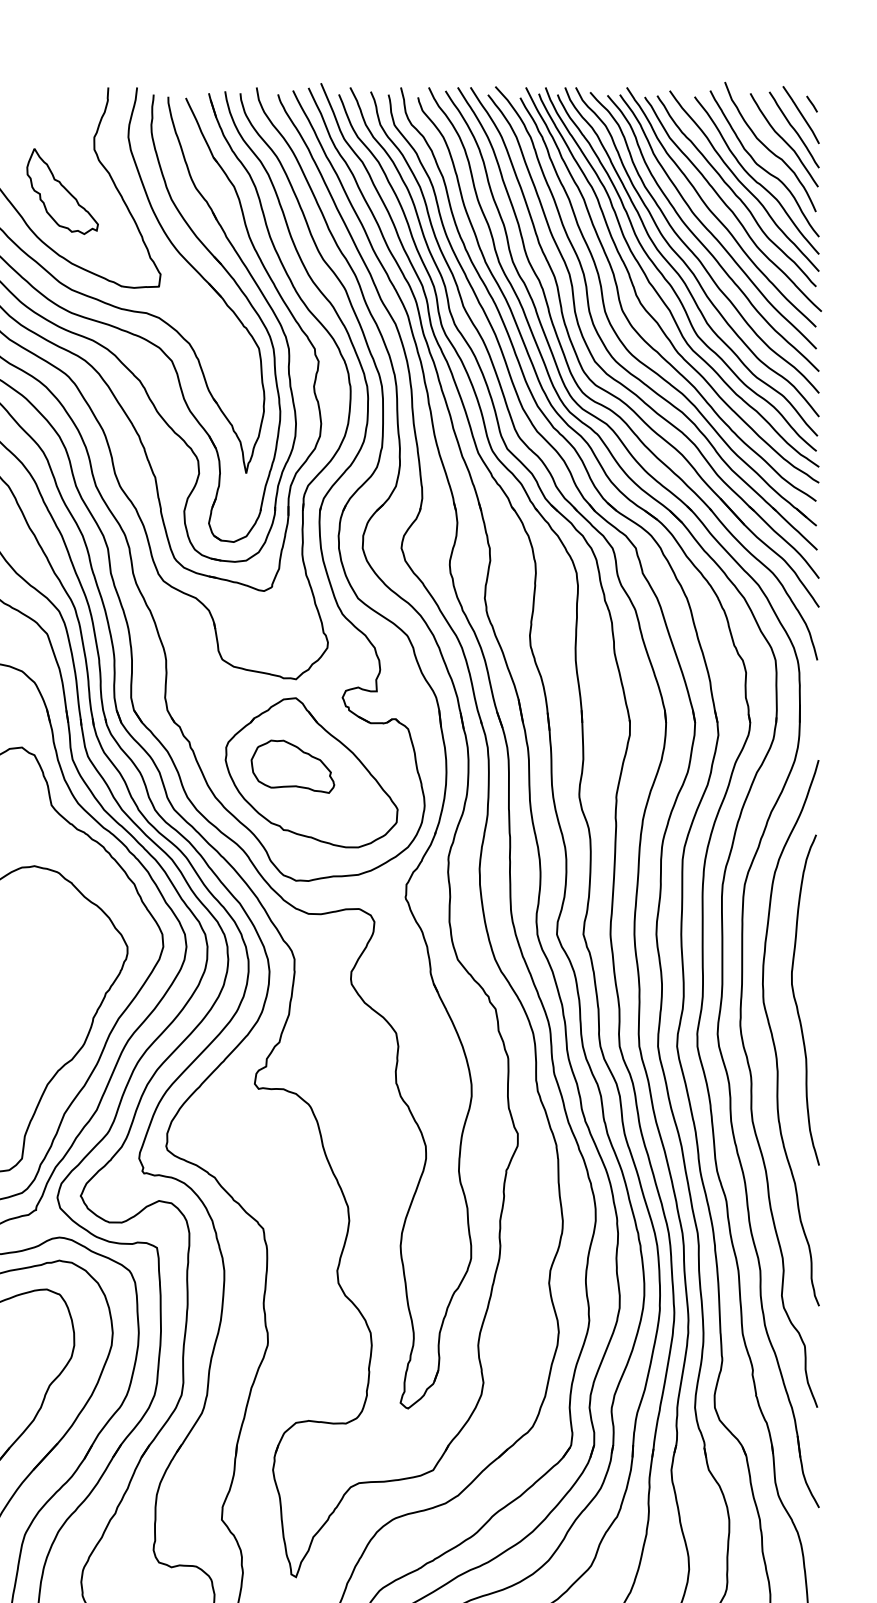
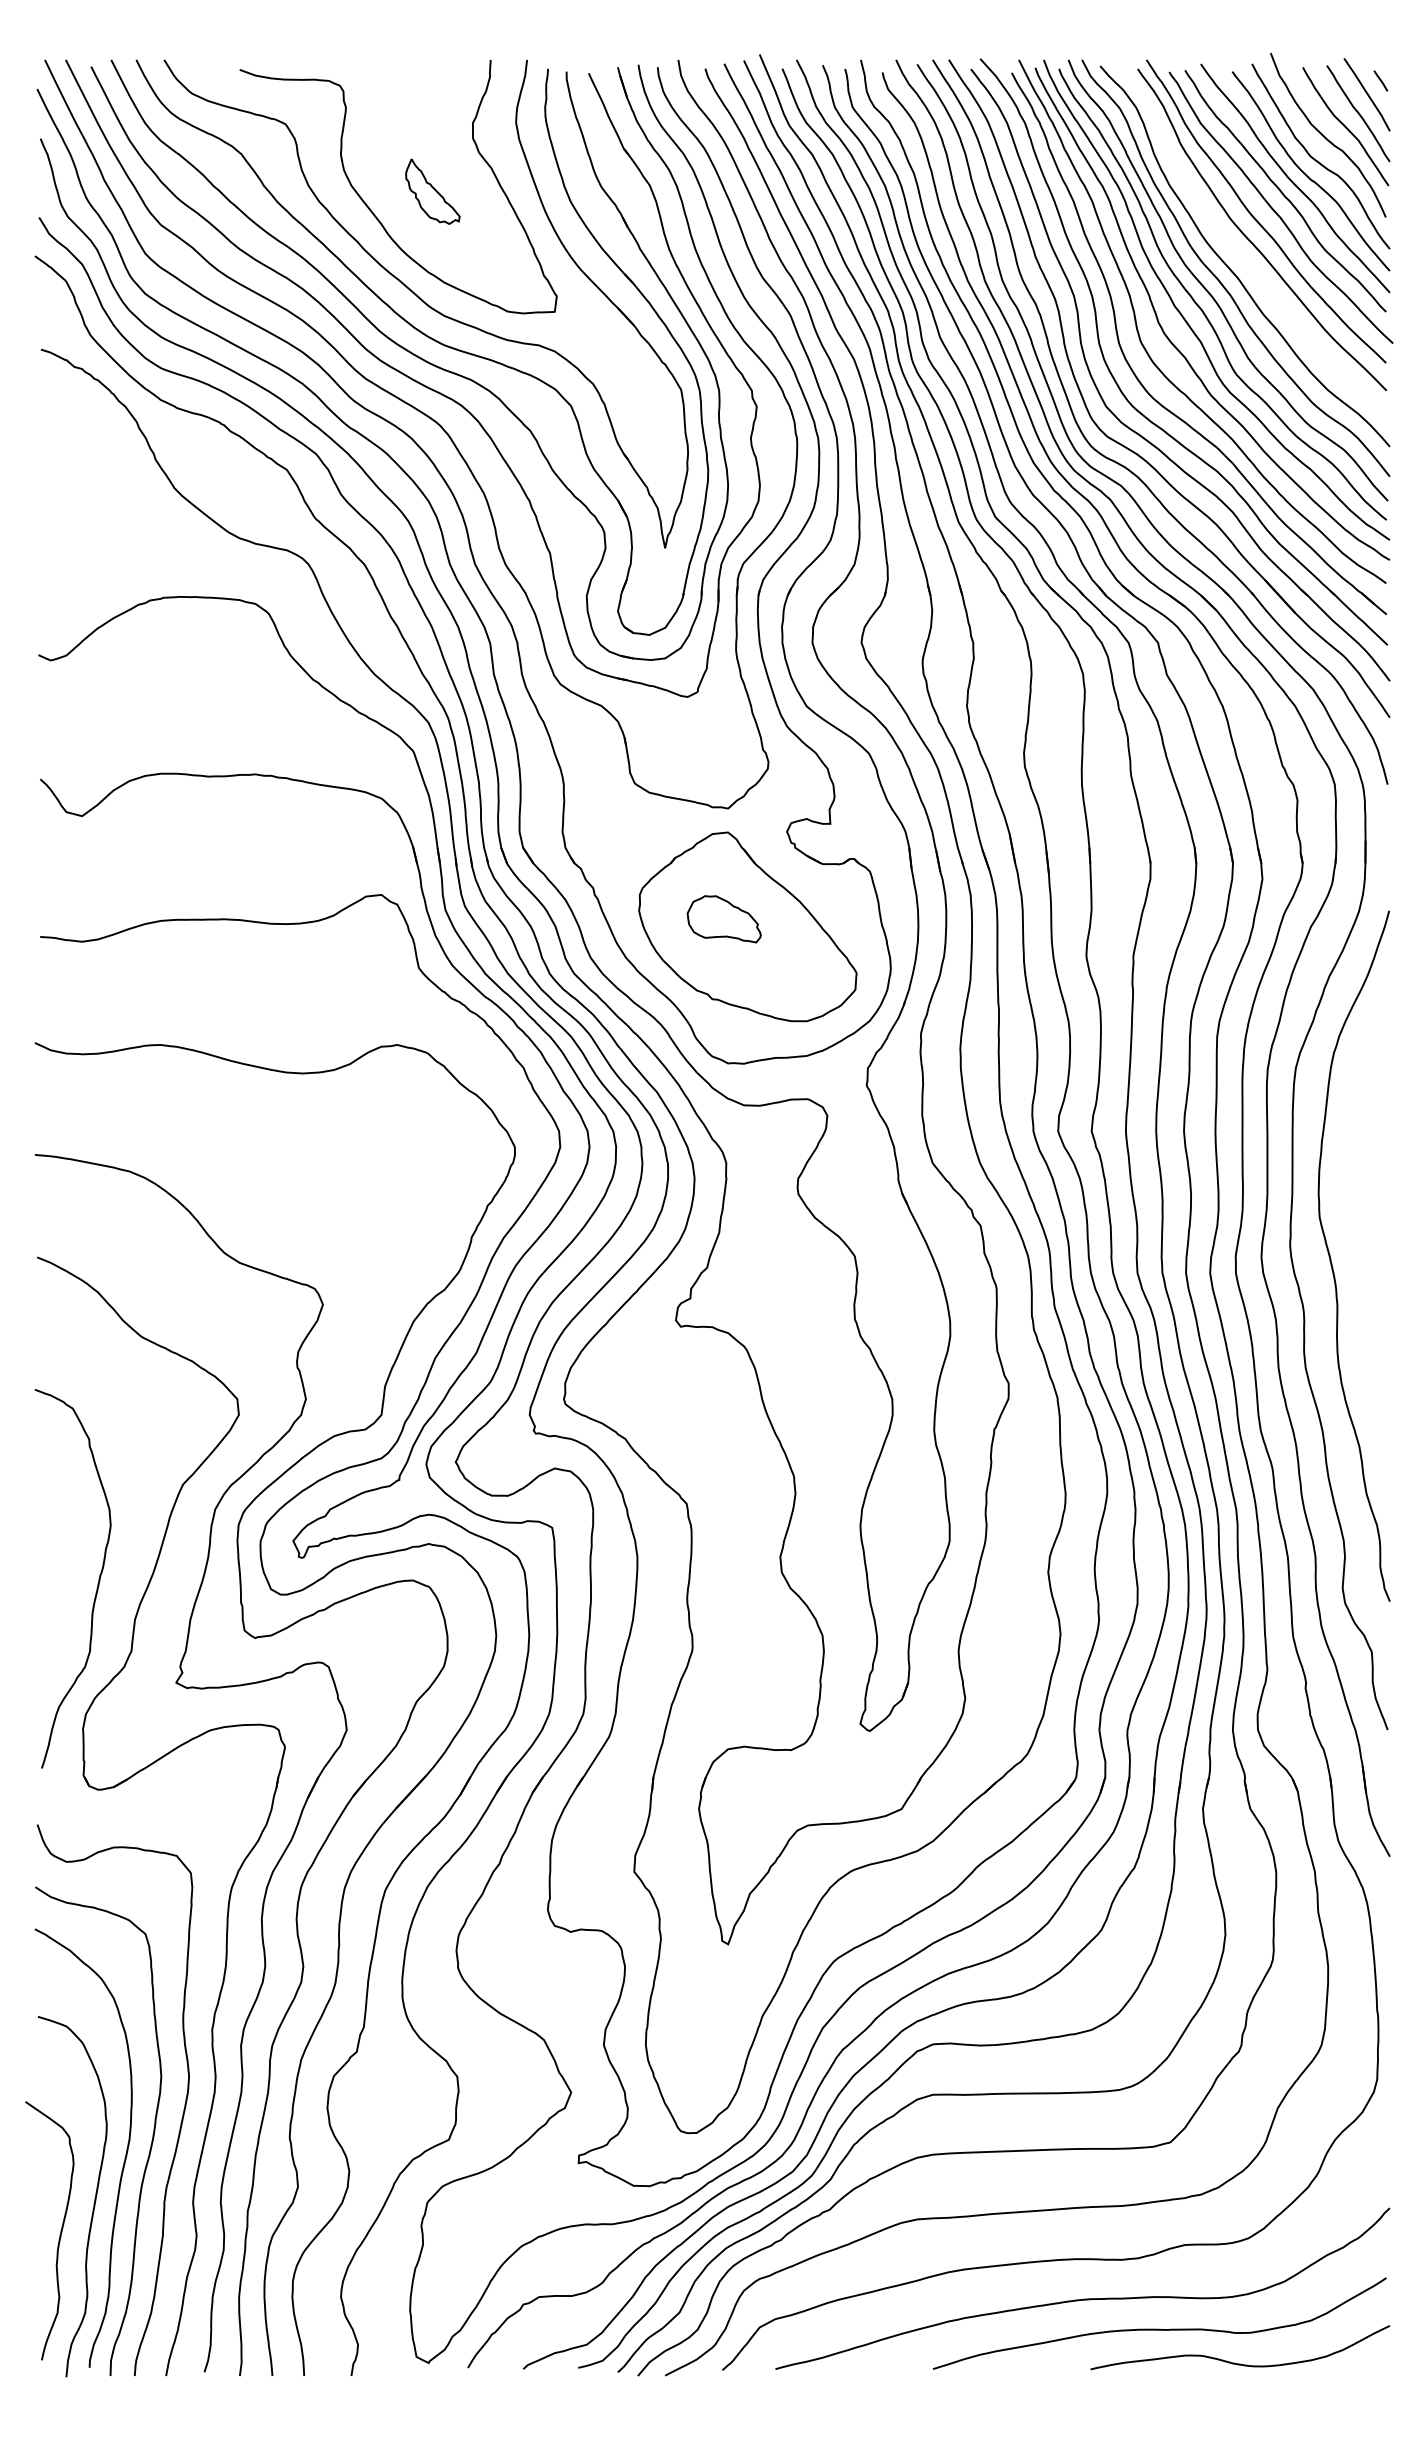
part: (62, 191) -> (432, 191), size x0.6
curve: (701, 242) -> (1241, 255), removed
part: (293, 766) -> (724, 919), size x0.7
curve: (796, 1002) -> (1361, 1217), removed

